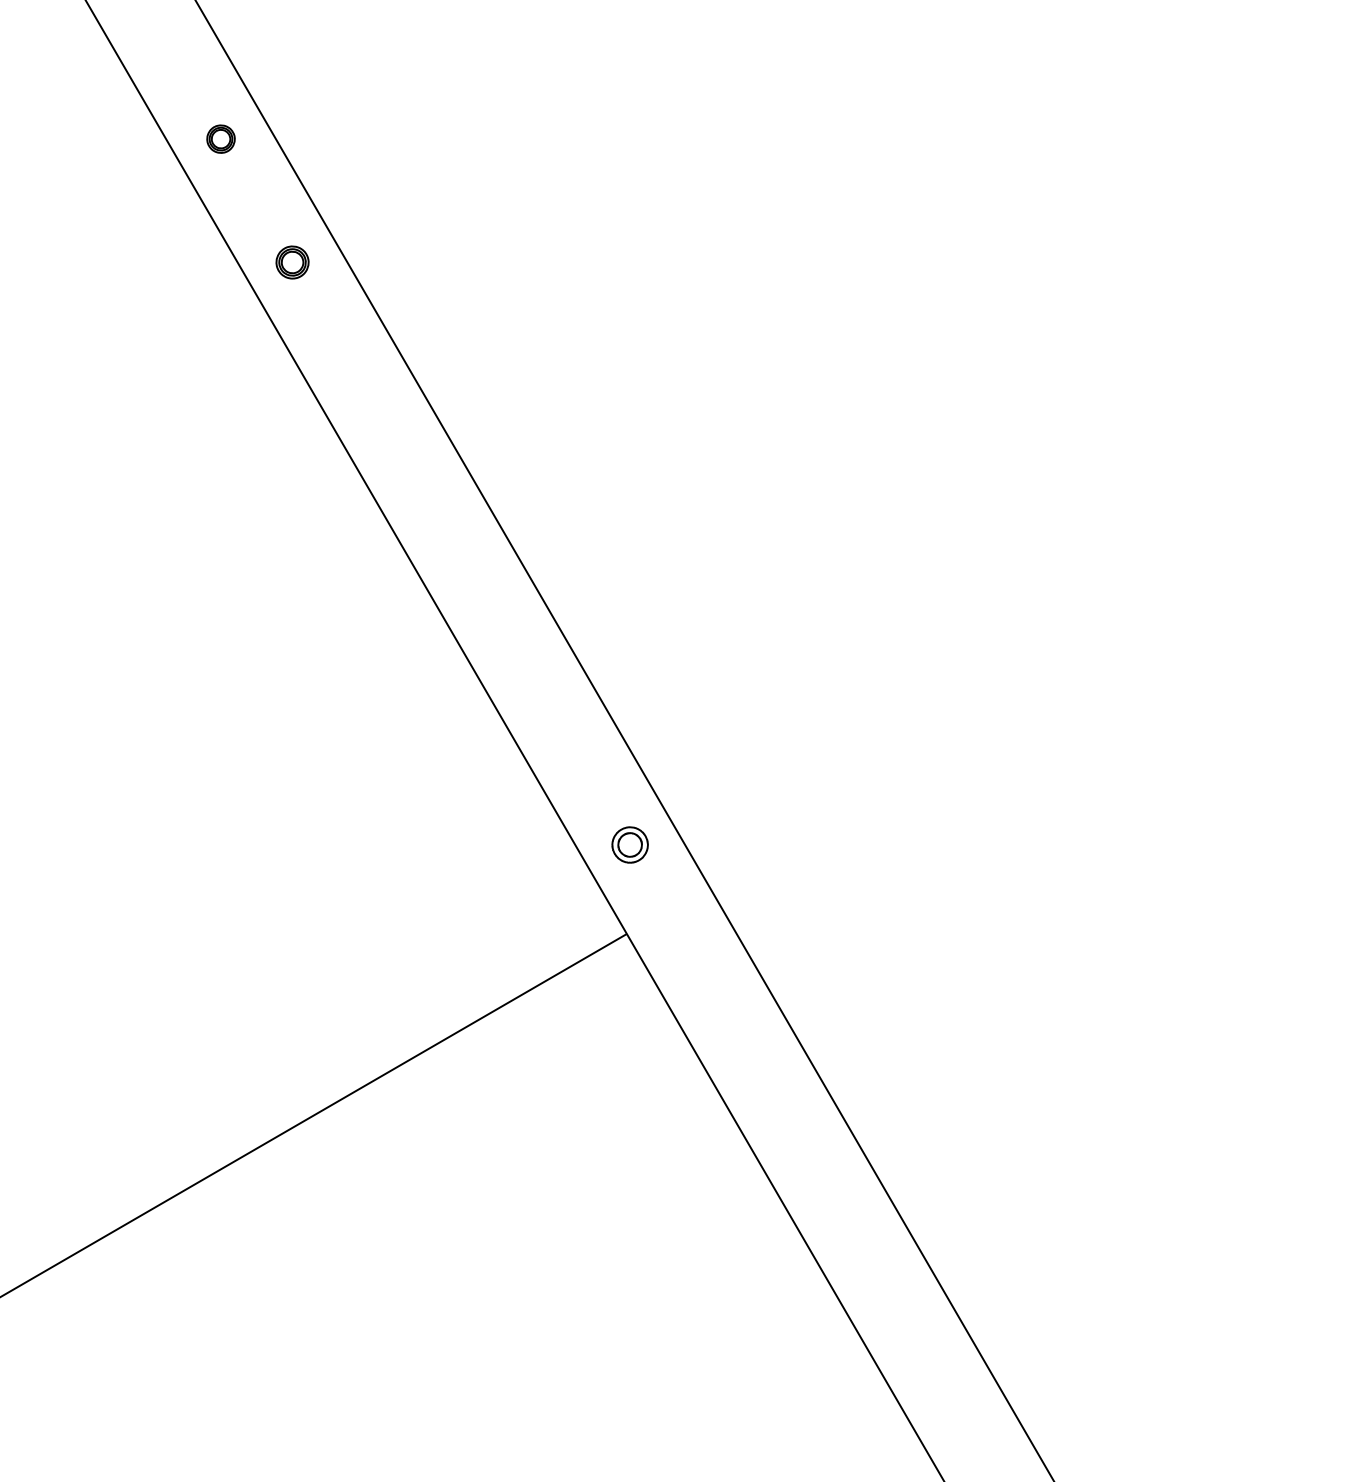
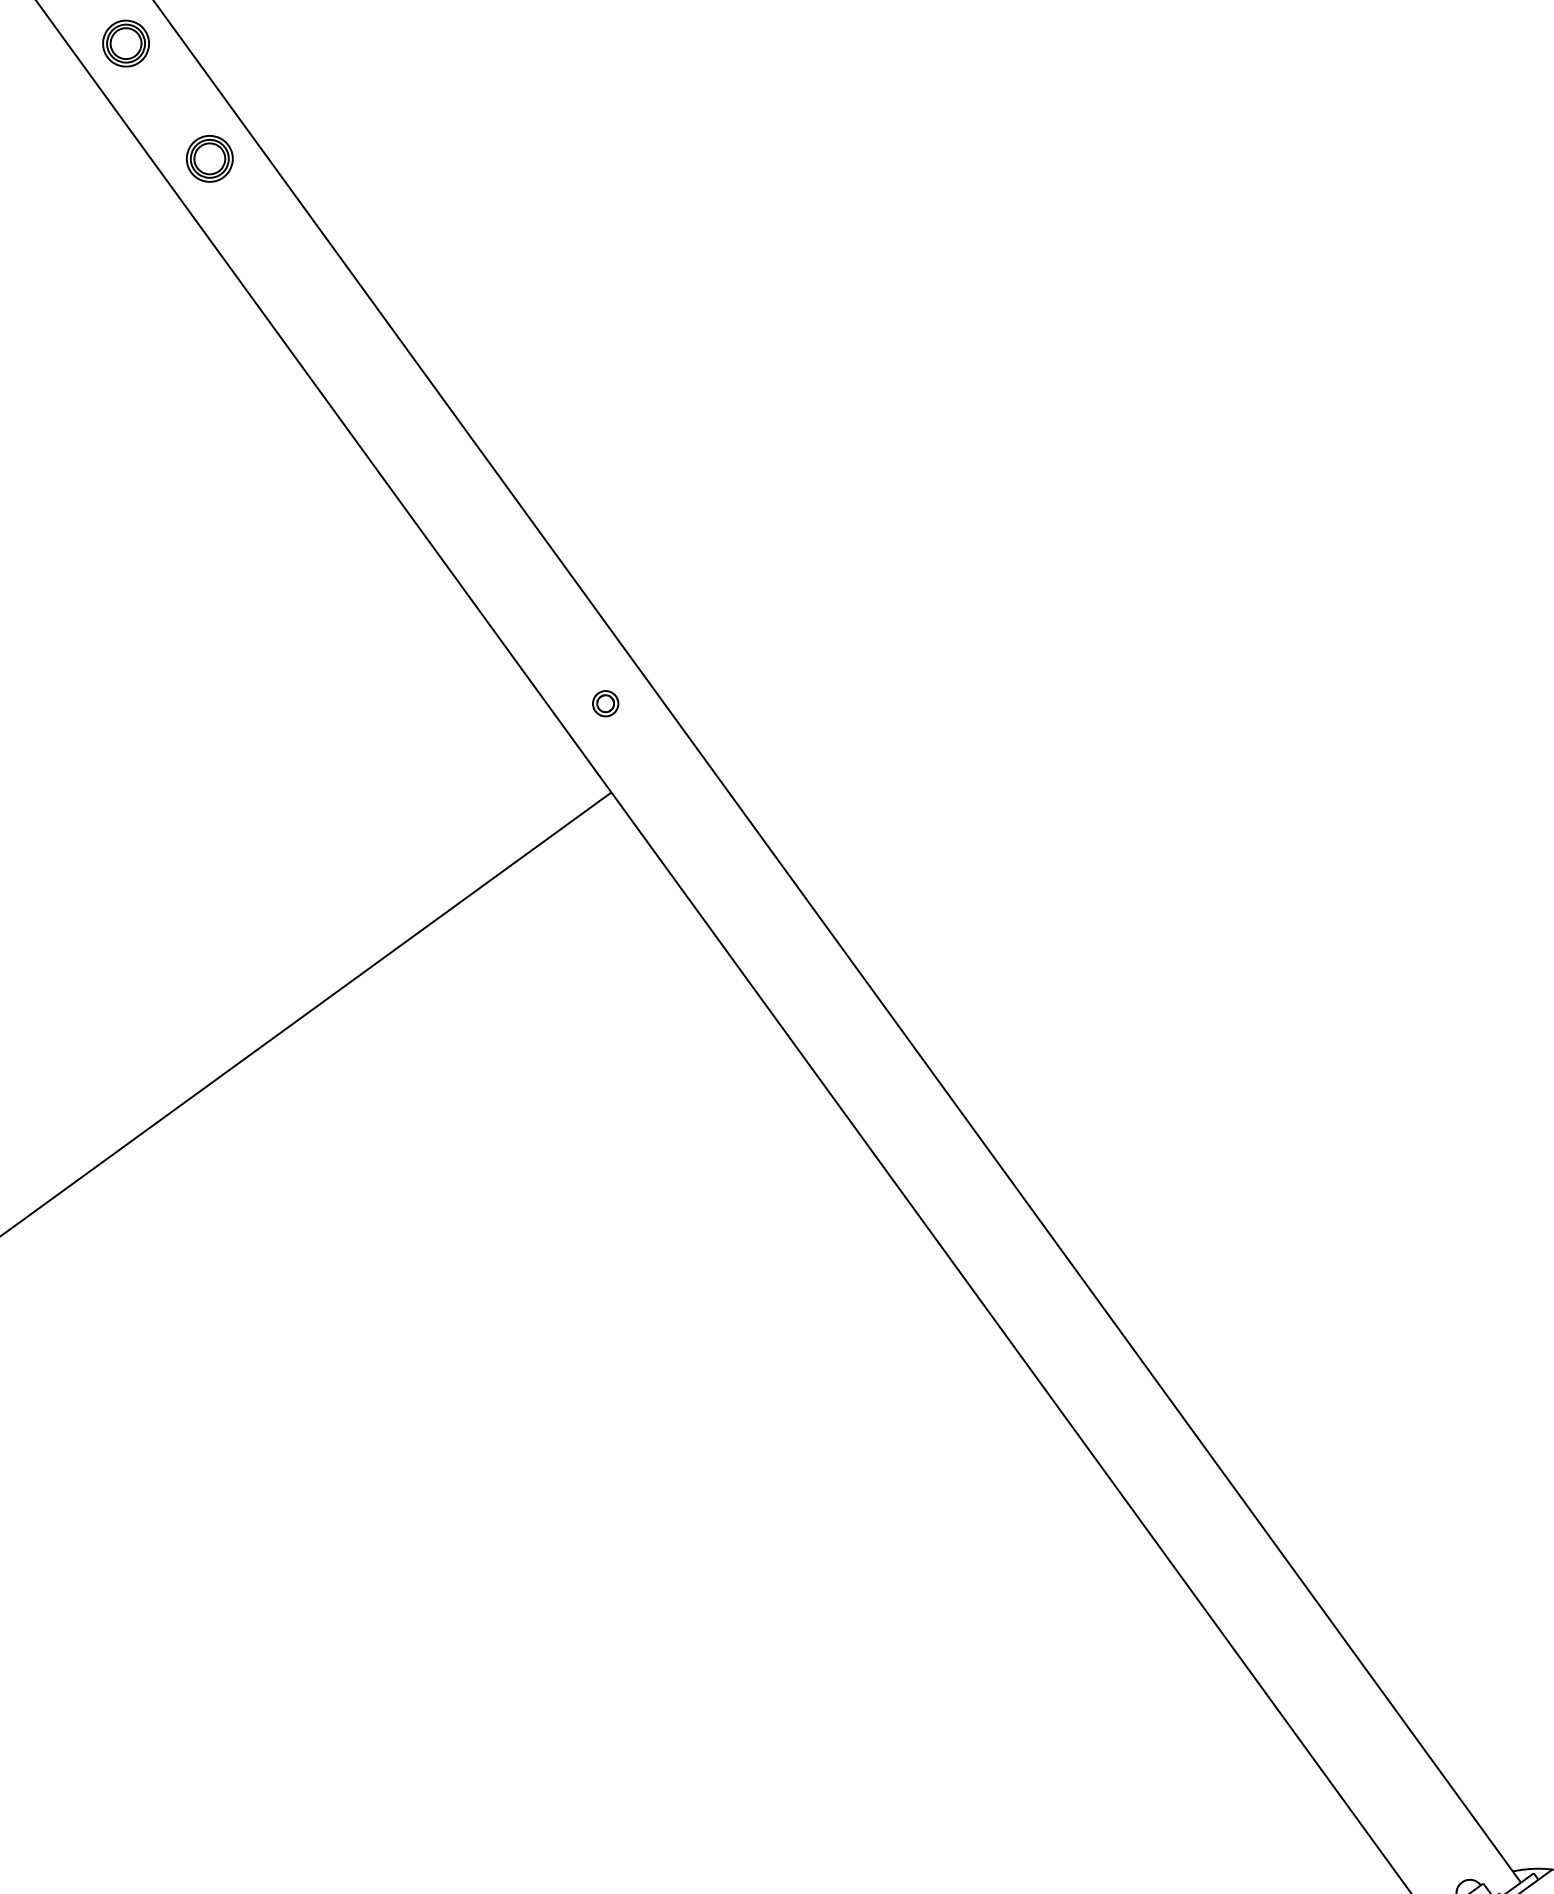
part: (220, 139) -> (125, 43), size x1.67
part: (292, 262) -> (209, 158), size x1.43
part: (630, 844) -> (605, 703), size x0.71

